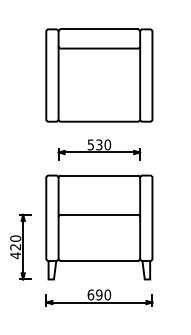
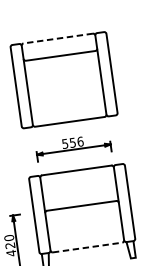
line: (98, 29) -> (57, 38), solid -> dashed
text: (103, 144) -> (76, 141), 530 -> 556
line: (99, 260) -> (87, 247), solid -> dashed

